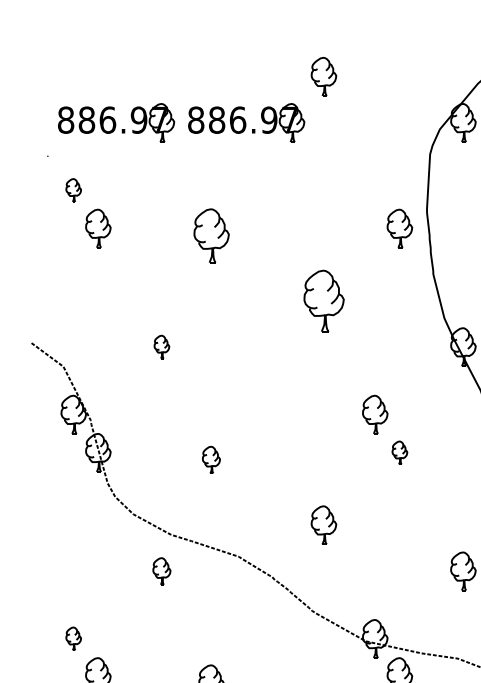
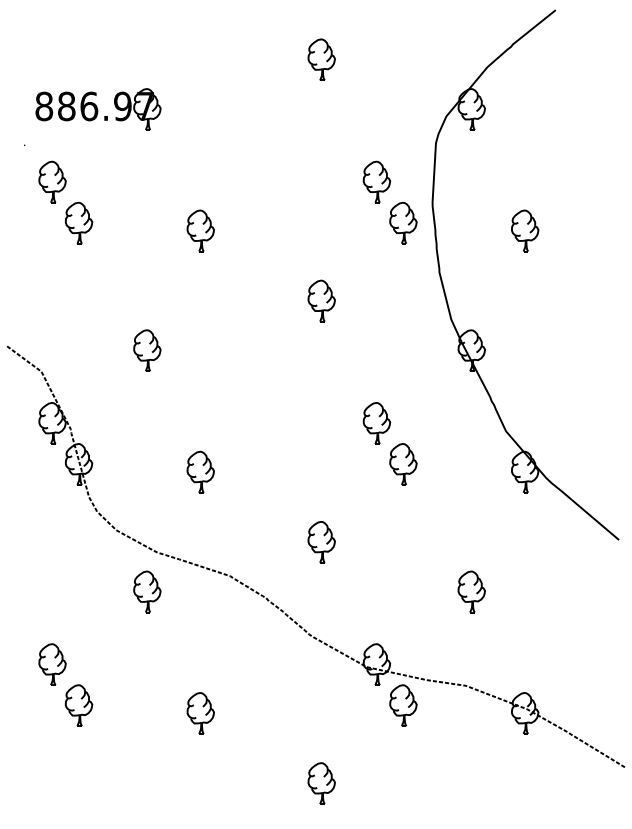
part: (246, 122) -> (238, 109), removed
part: (73, 189) -> (52, 181), size x1.67
part: (374, 189) -> (376, 181), added
part: (211, 235) -> (200, 230), size x0.71
part: (323, 300) -> (321, 300), size x0.62
part: (162, 347) -> (147, 350), size x1.67
part: (399, 452) -> (403, 464), size x1.67
part: (211, 459) -> (200, 471), size x1.43
part: (162, 571) -> (147, 591), size x1.43
part: (73, 638) -> (52, 664), size x1.67

